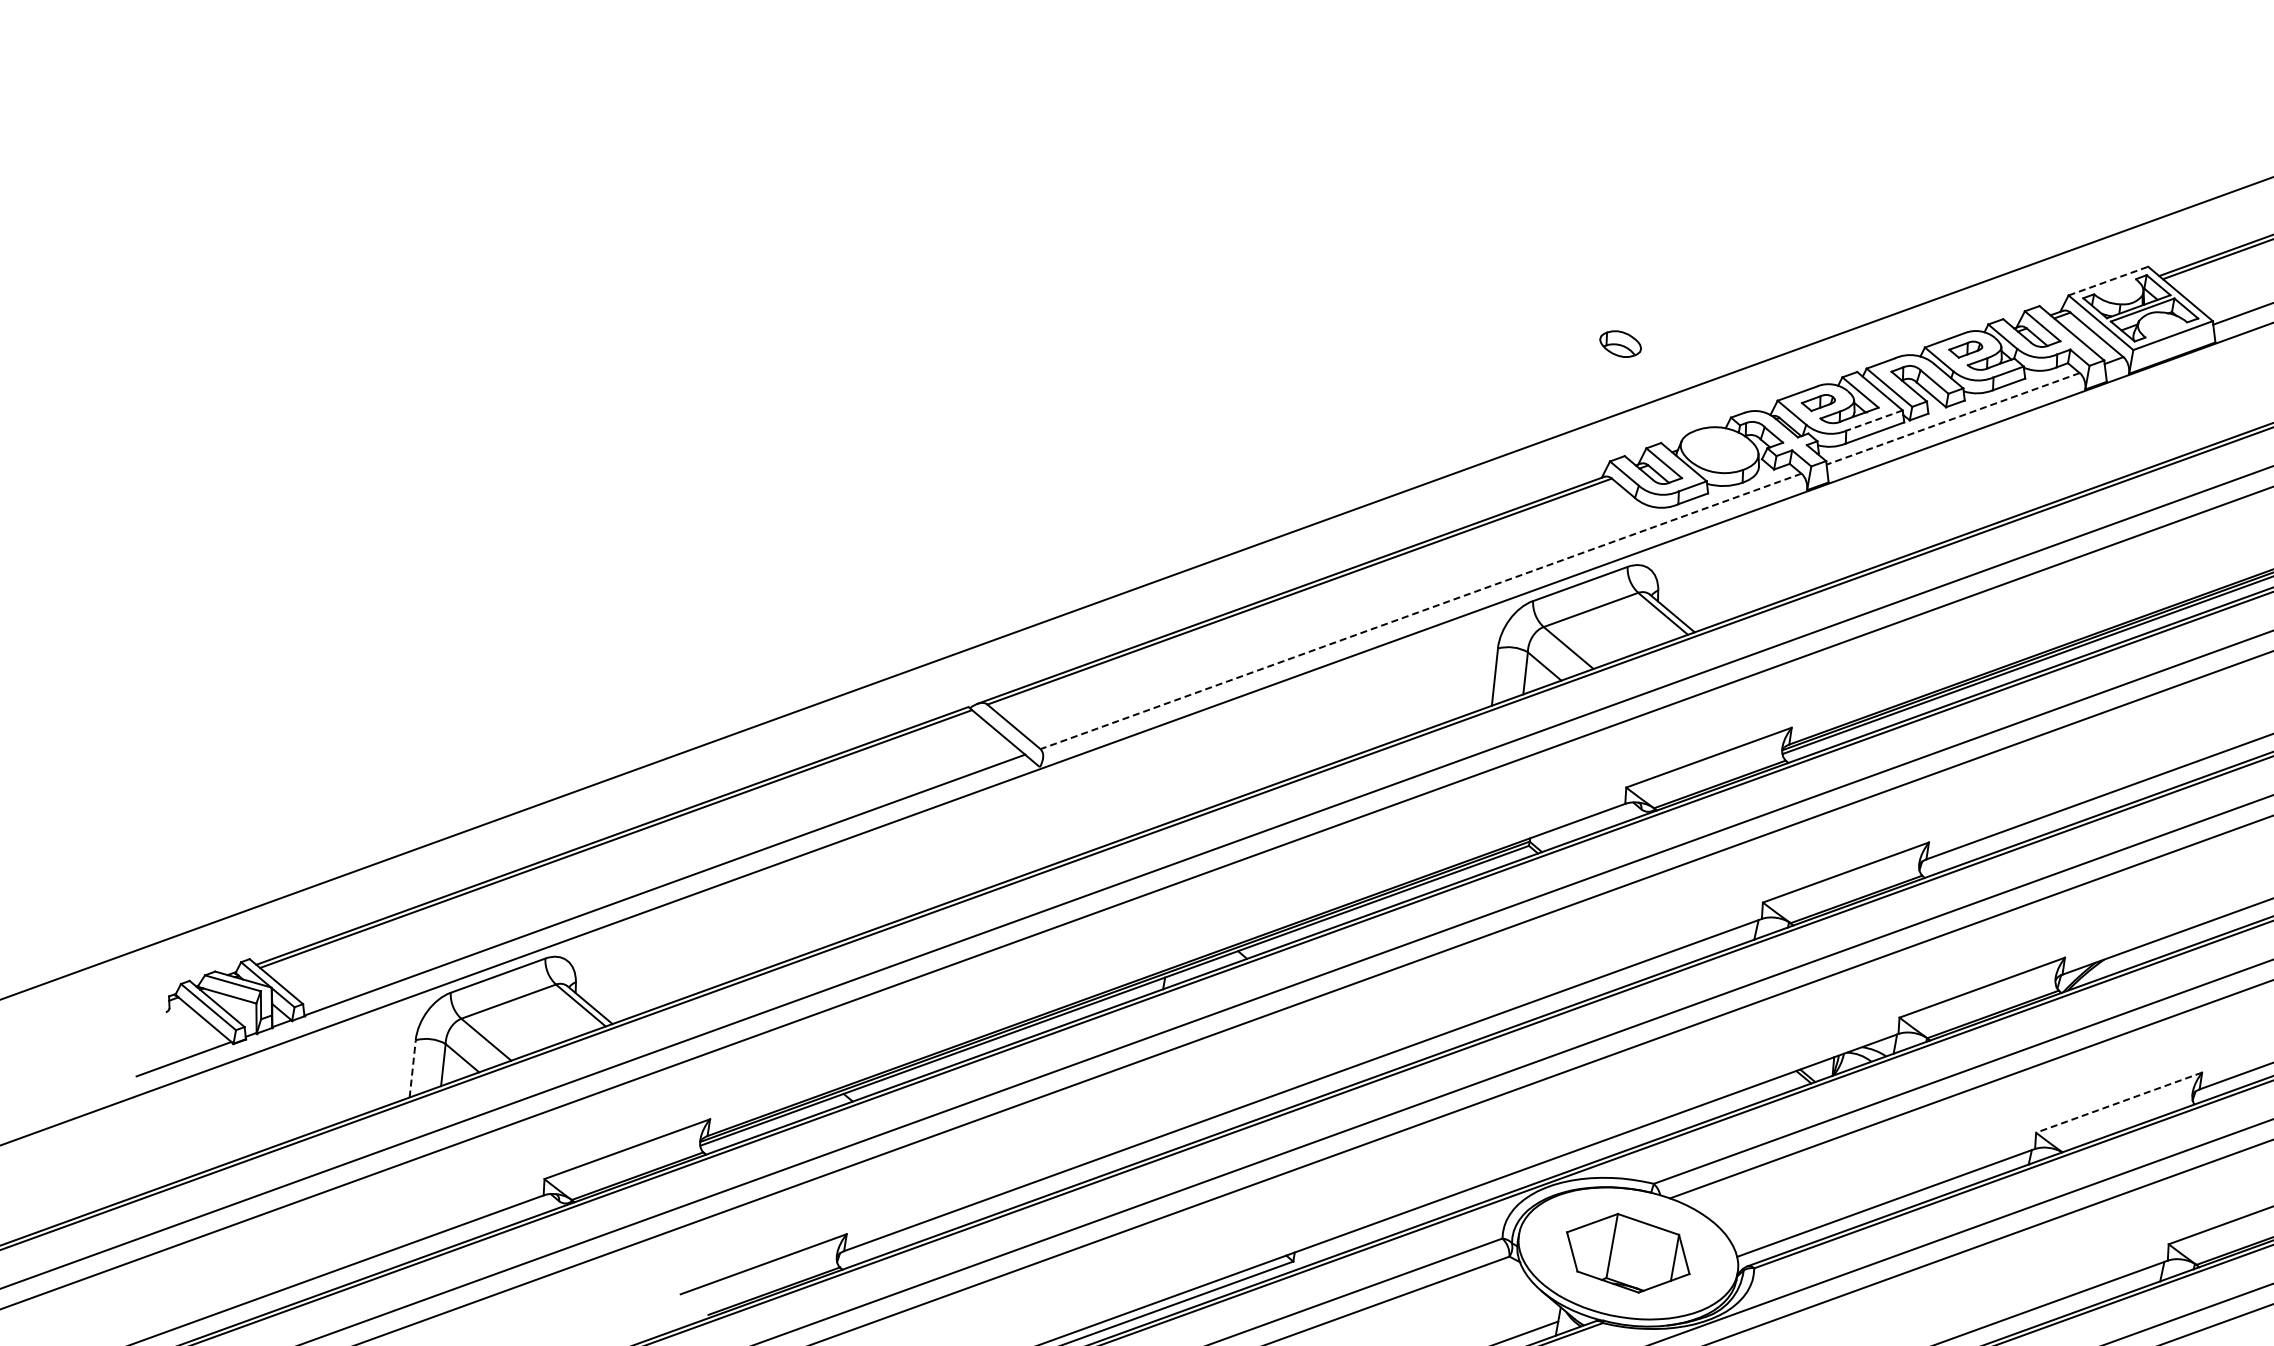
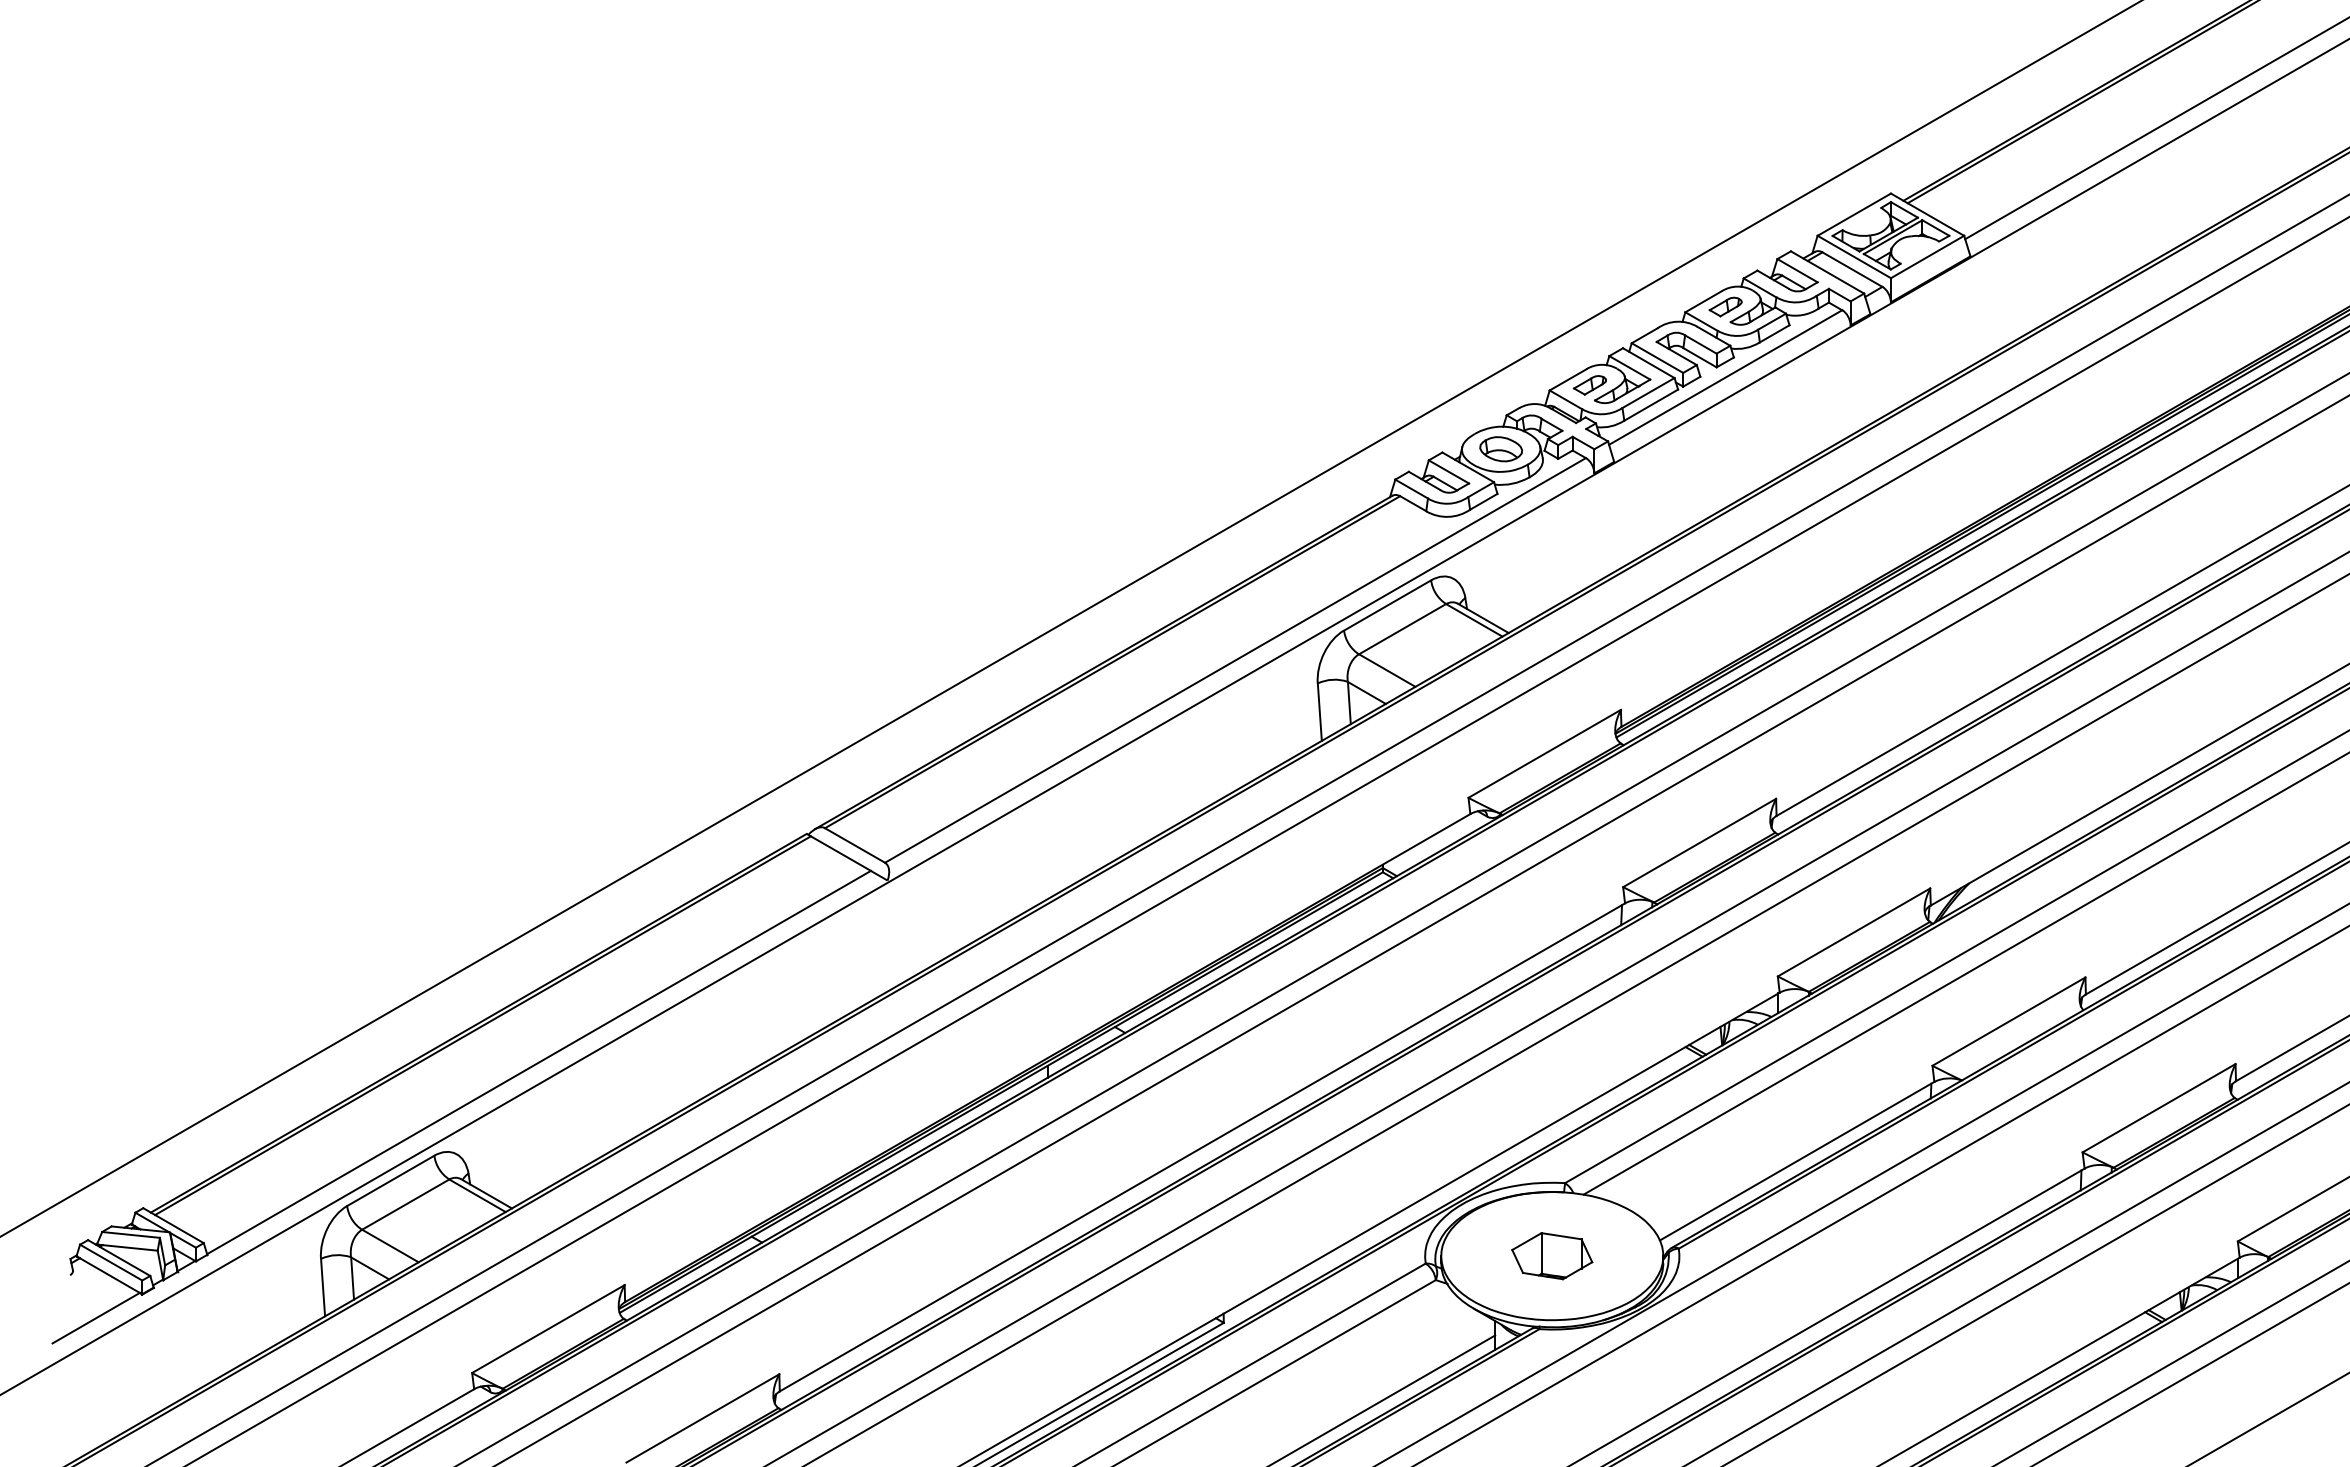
line: (2108, 280) -> (1854, 214), dashed -> solid
part: (1619, 344) -> (1500, 449), moved
line: (1953, 418) -> (1725, 377), dashed -> solid
line: (1874, 421) -> (1648, 393), dashed -> solid
line: (1420, 611) -> (1235, 660), dashed -> solid
line: (413, 1068) -> (323, 1287), dashed -> solid
line: (2118, 1102) -> (2008, 1021), dashed -> solid
part: (1628, 1253) -> (1552, 1256), size x0.62

